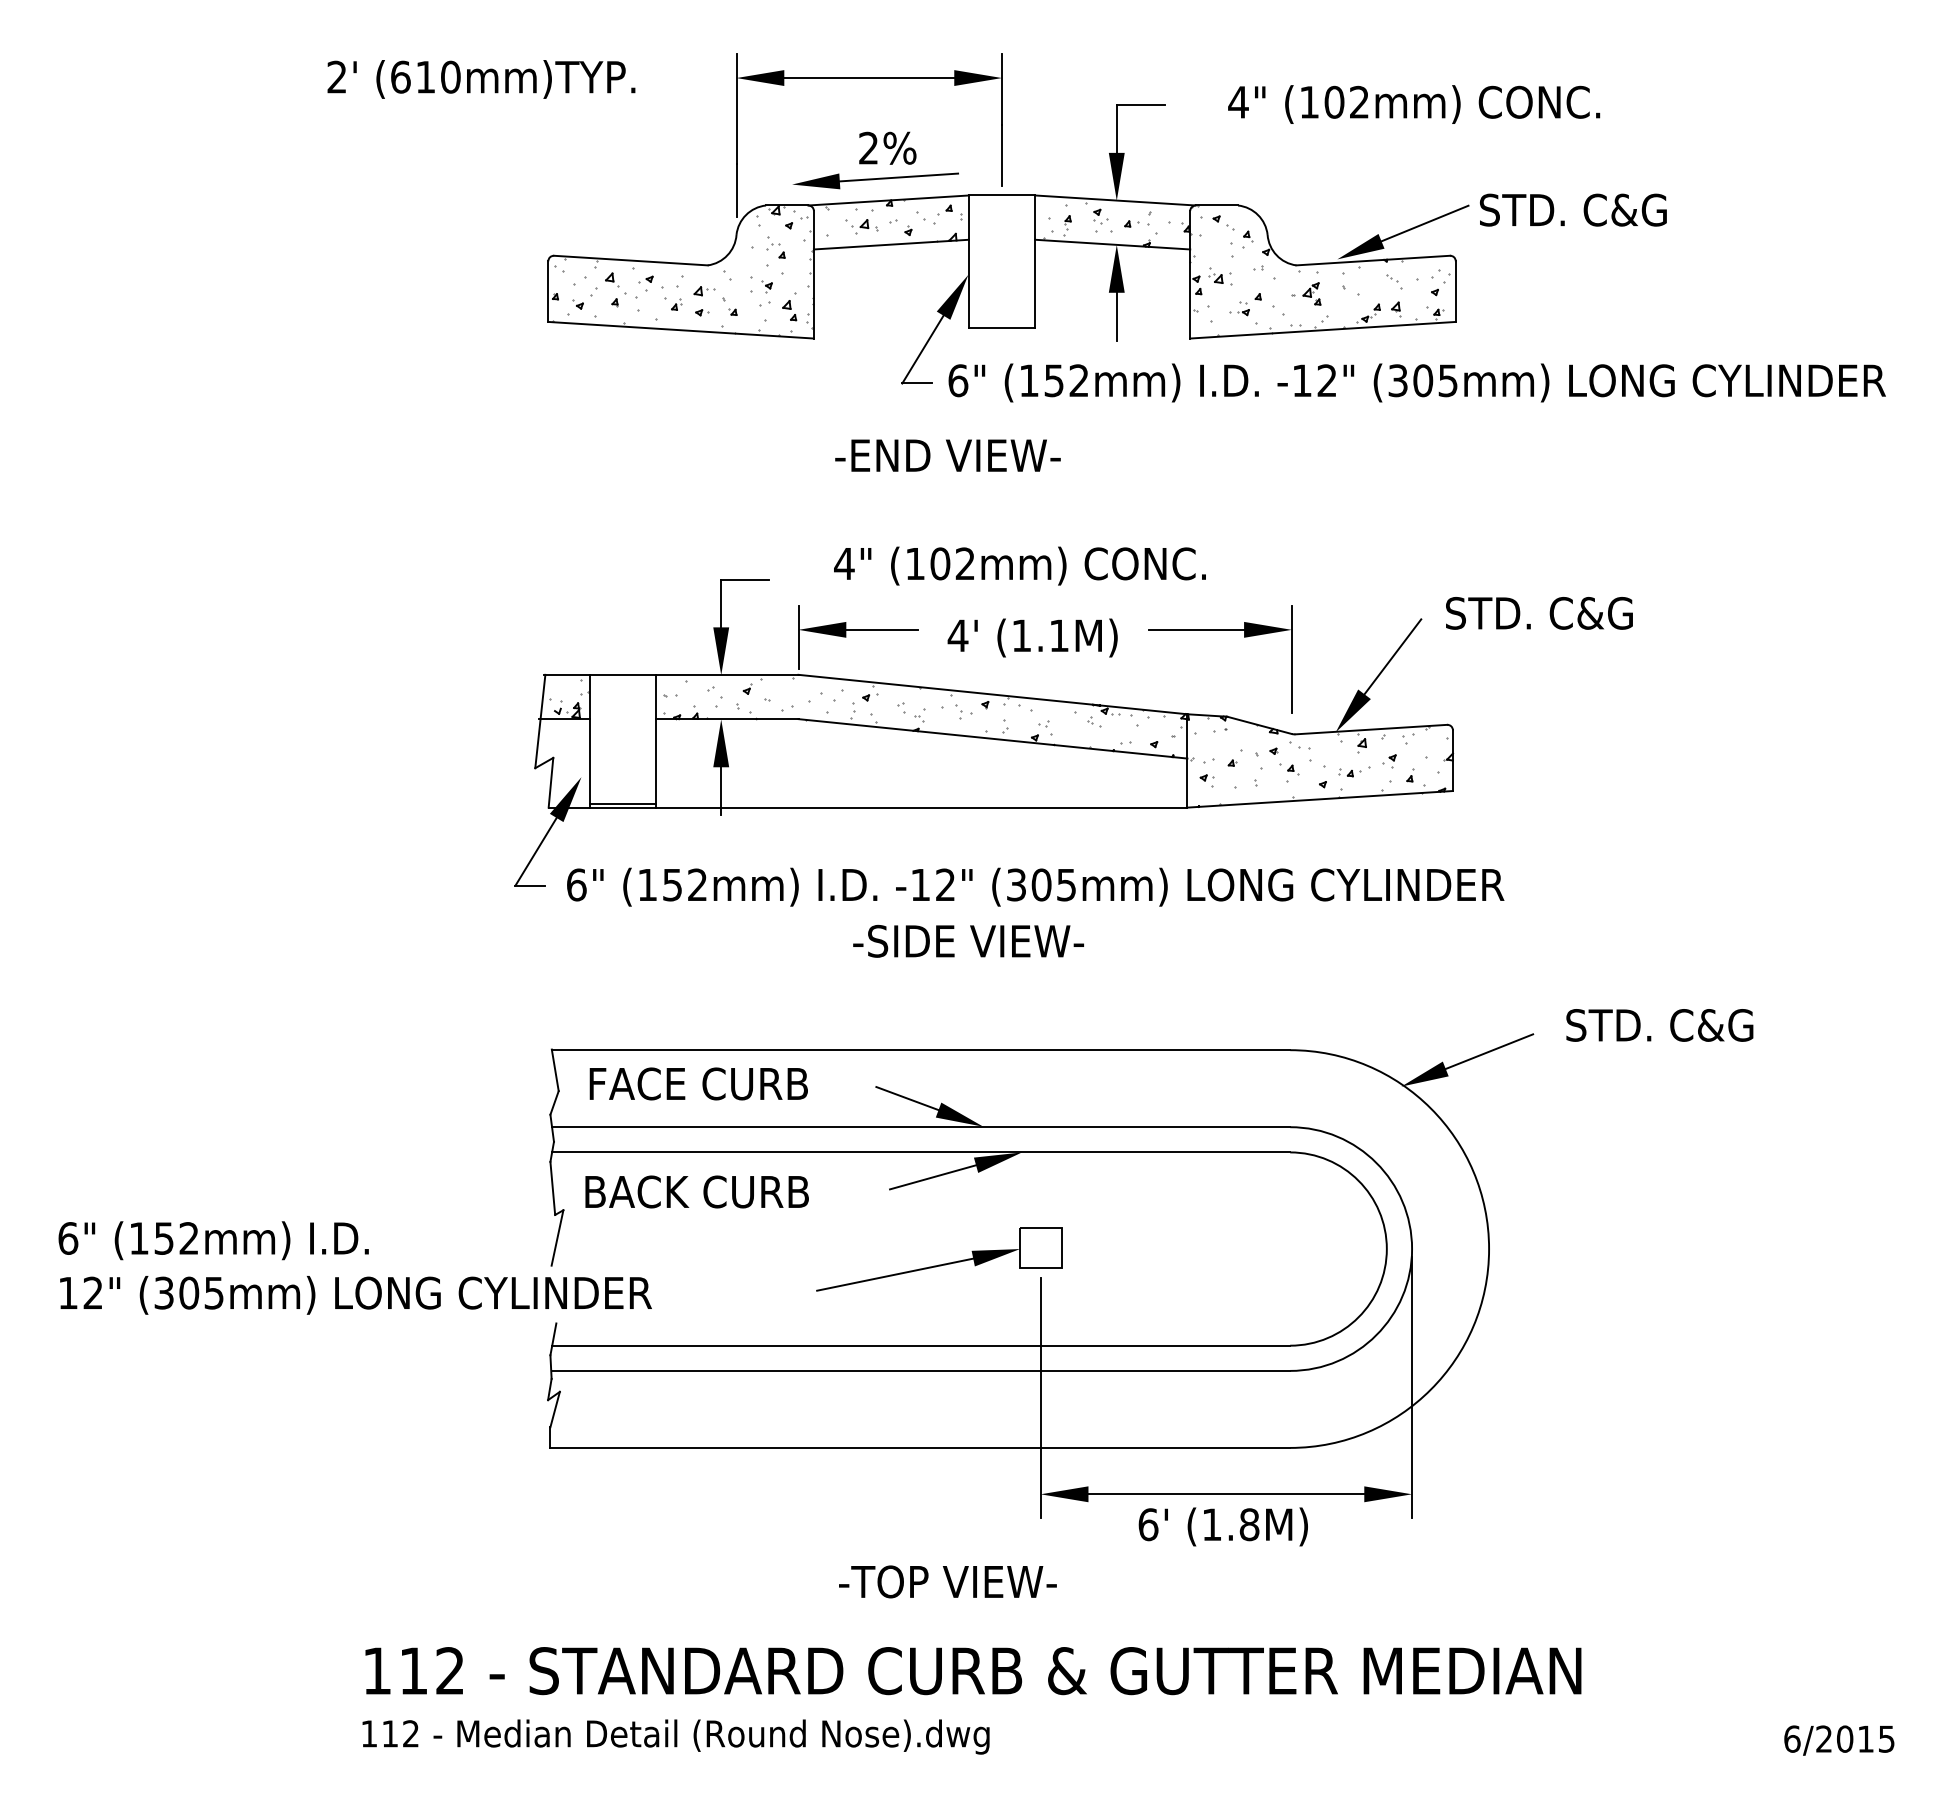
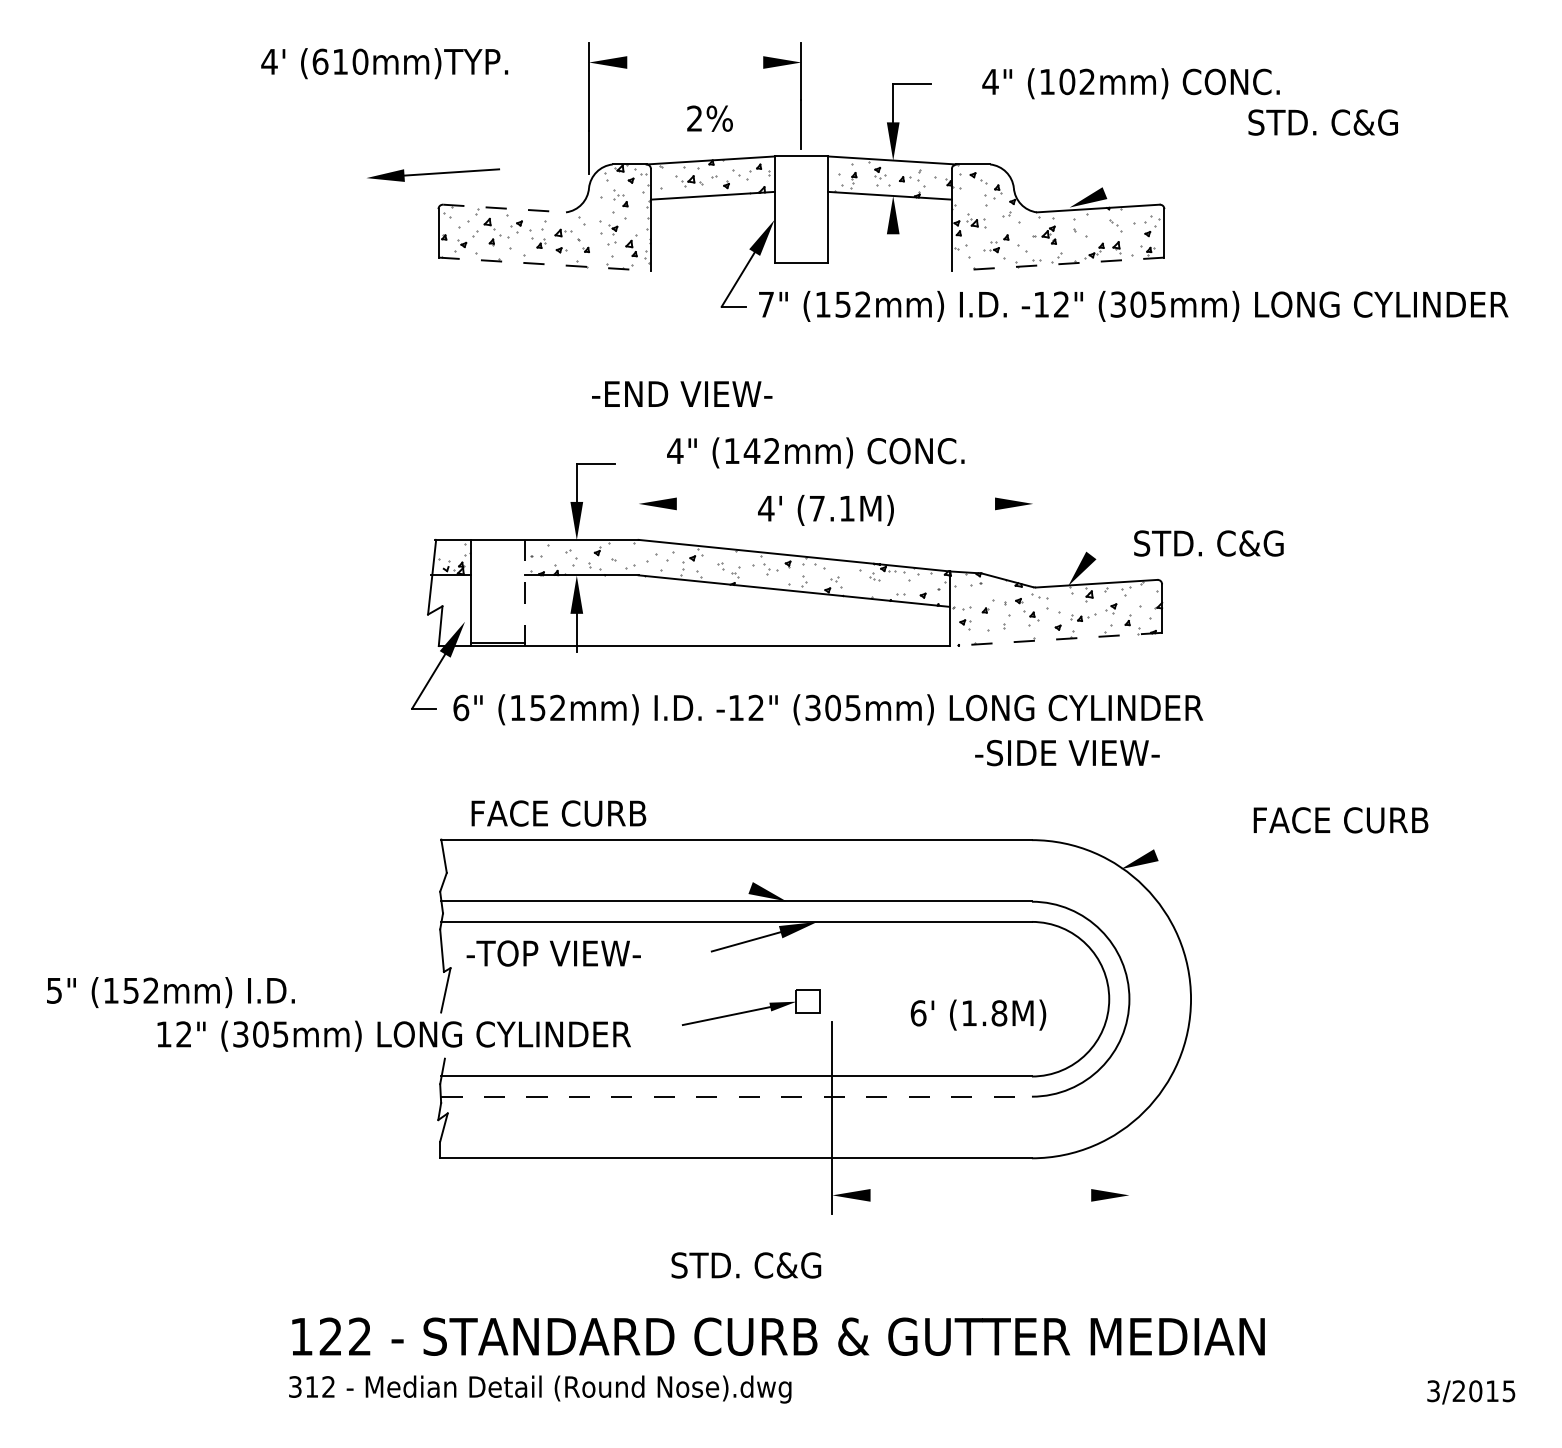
text: (336, 76) -> (269, 61), 2' -> 4'
line: (869, 78) -> (695, 62), removed
part: (875, 180) -> (433, 174), moved
text: (1573, 209) -> (1323, 122), moved
line: (1424, 223) -> (1139, 178), removed
line: (630, 260) -> (504, 208), solid -> dashed
line: (1116, 316) -> (892, 253), removed
line: (681, 330) -> (545, 264), solid -> dashed
line: (1322, 330) -> (1057, 264), solid -> dashed
text: (958, 380) -> (766, 304), 6" -> 7"
text: (947, 455) -> (681, 394), moved
text: (939, 563) -> (751, 450), (102mm) -> (142mm)
text: (1539, 613) -> (1208, 543), moved
line: (882, 629) -> (705, 503), removed
line: (1196, 629) -> (956, 503), removed
text: (1021, 635) -> (816, 508), (1.1M) -> (7.1M)
line: (798, 636) -> (638, 509), removed
line: (1392, 656) -> (1113, 525), removed
line: (1291, 658) -> (1032, 526), removed
line: (655, 740) -> (524, 592), solid -> dashed
line: (1319, 799) -> (1055, 639), solid -> dashed
text: (968, 940) -> (1067, 752), moved
text: (1675, 1025) -> (1340, 820), STD. C&G -> FACE CURB
line: (1489, 1051) -> (1191, 841), removed
text: (698, 1083) -> (558, 813), moved
line: (907, 1098) -> (725, 878), removed
text: (695, 1191) -> (556, 953), BACK CURB -> -TOP VIEW-
text: (68, 1238) -> (54, 990), 6" -> 5"
part: (939, 1259) -> (751, 1007), size x0.7
text: (355, 1295) -> (393, 1036), moved
line: (921, 1370) -> (737, 1096), solid -> dashed
line: (1412, 1387) -> (1129, 1109), removed
line: (1226, 1494) -> (980, 1195), removed
text: (1222, 1526) -> (977, 1014), moved
text: (947, 1581) -> (757, 1265), -TOP VIEW- -> STD. C&G
text: (413, 1670) -> (330, 1336), 112 -> 122
text: (369, 1733) -> (295, 1386), 112 -> 312
text: (1792, 1738) -> (1433, 1390), 6/2015 -> 3/2015

